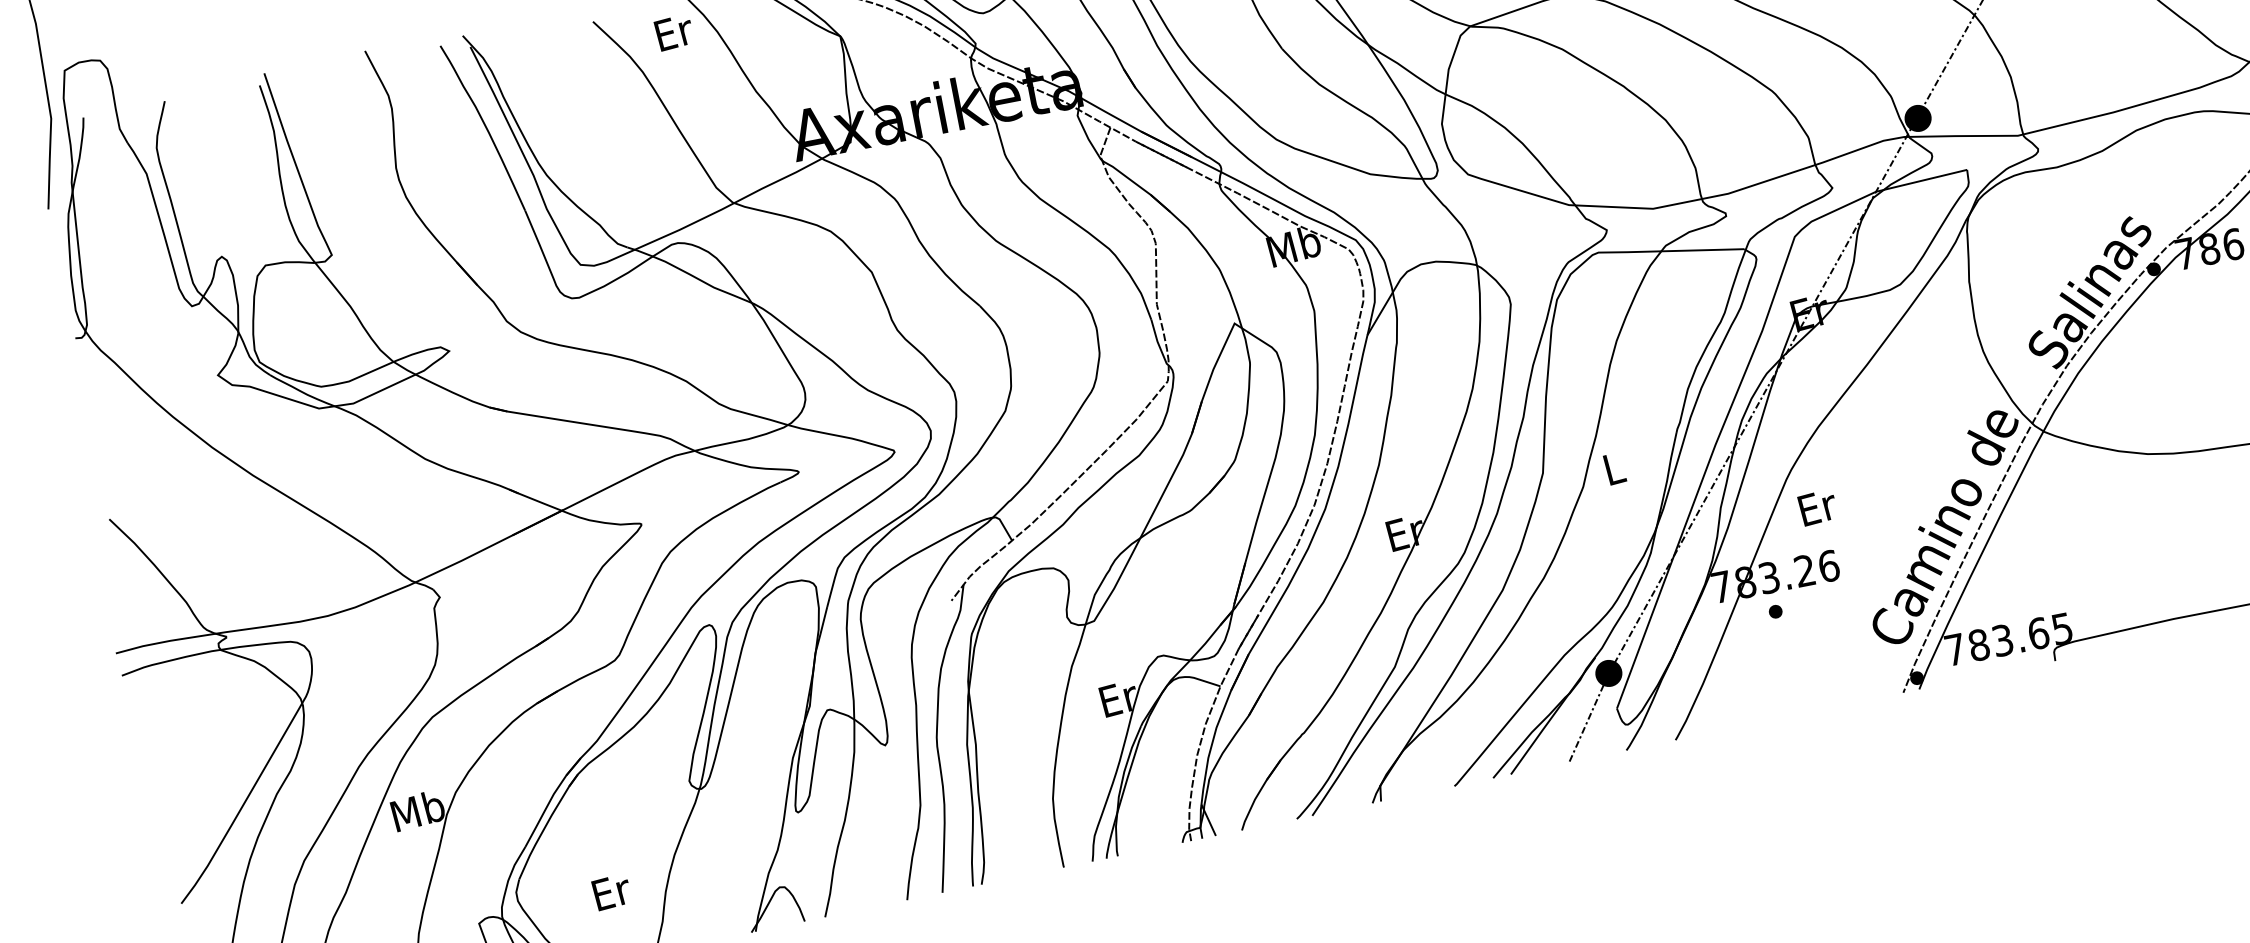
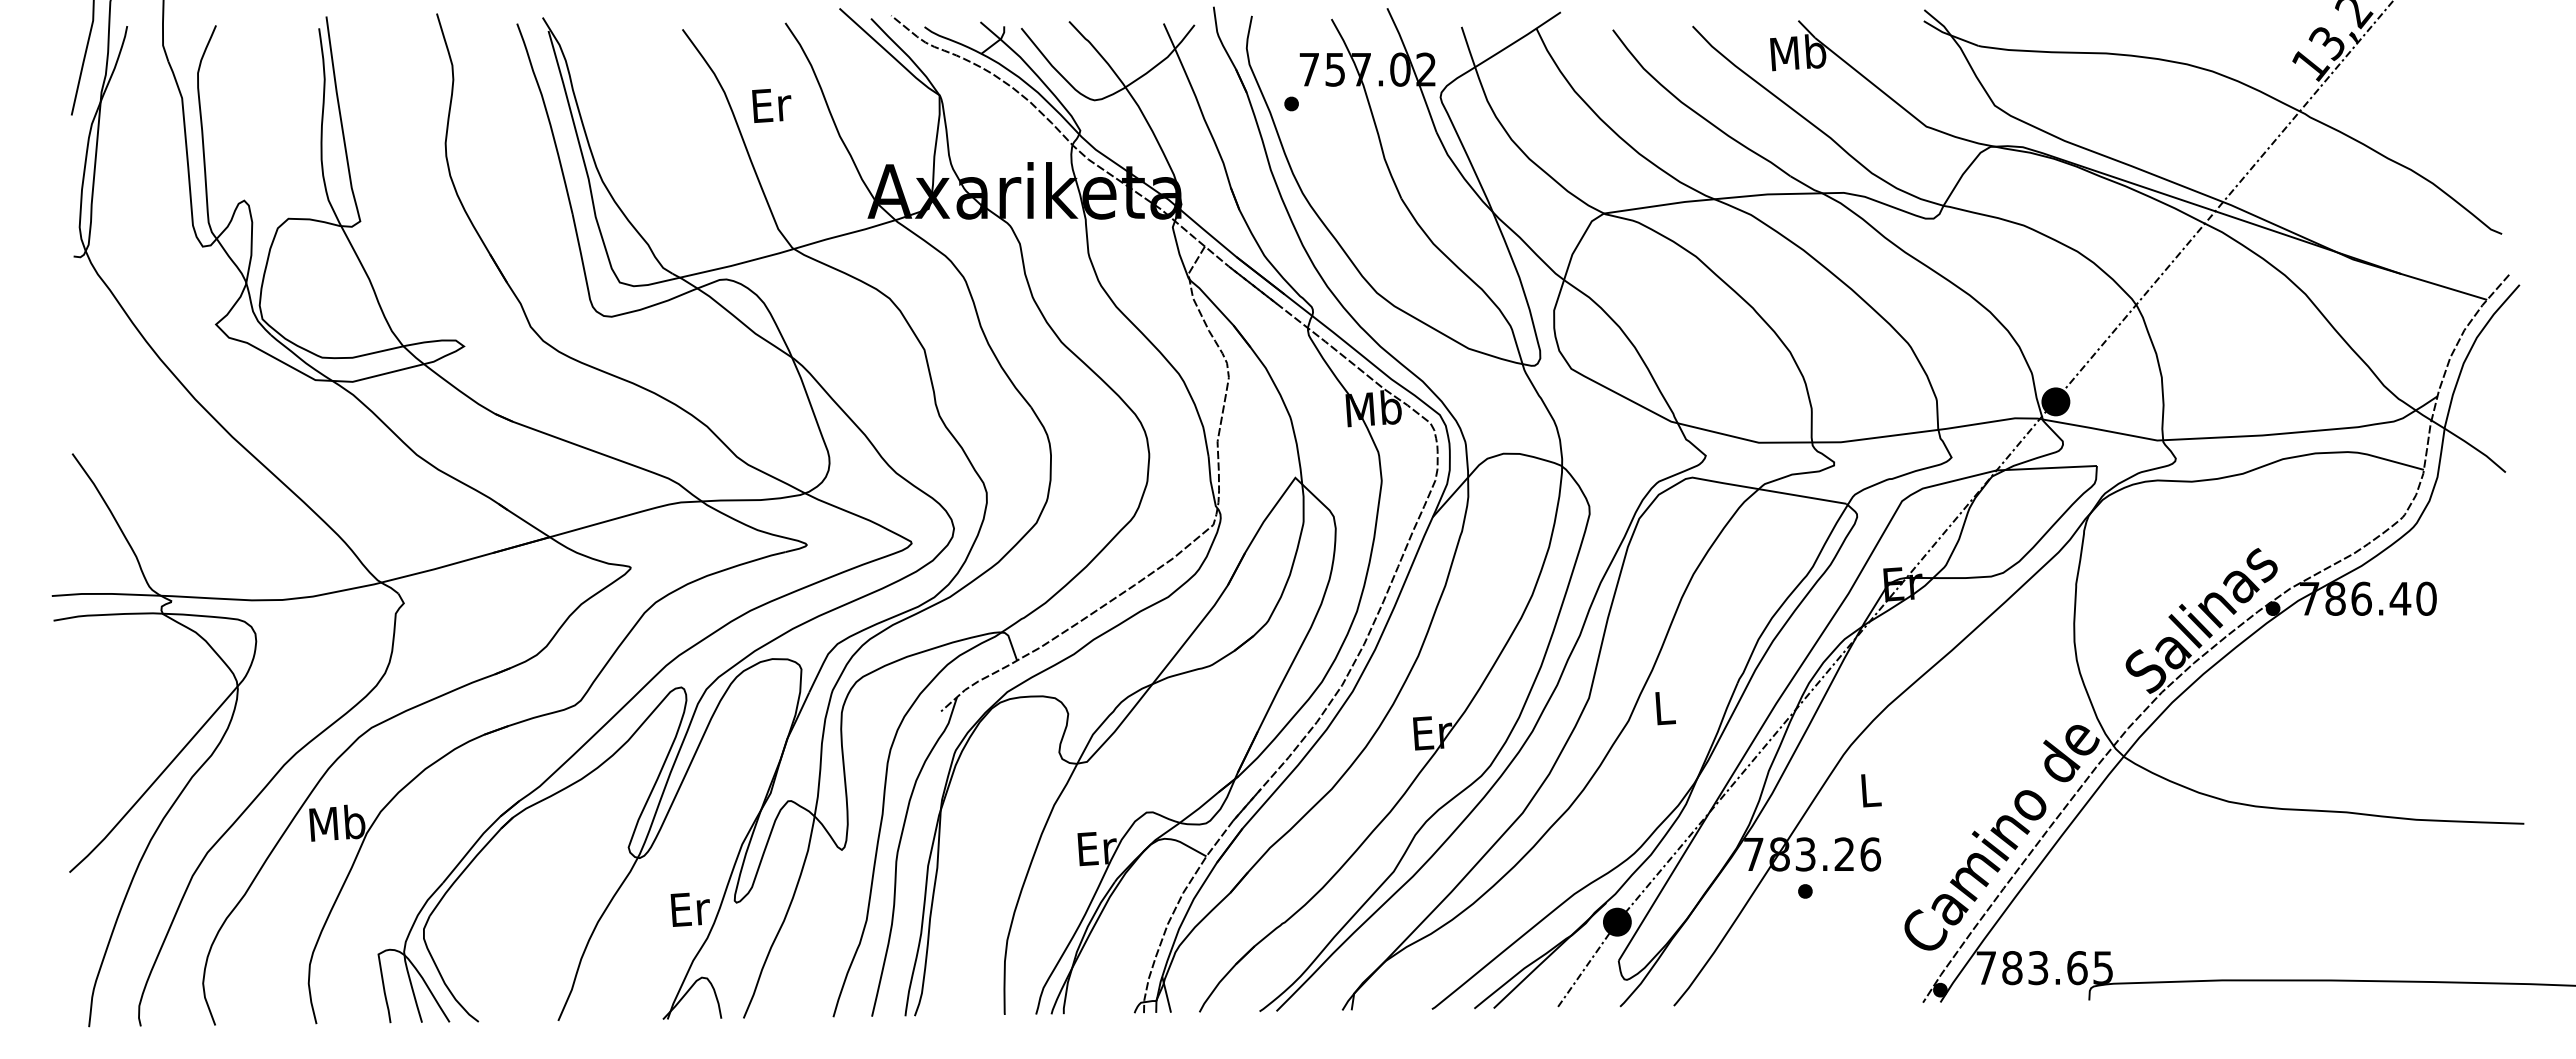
text: (674, 32) -> (771, 105), moved
text: (1817, 507) -> (1870, 790), Er -> L
text: (610, 892) -> (689, 909), moved

